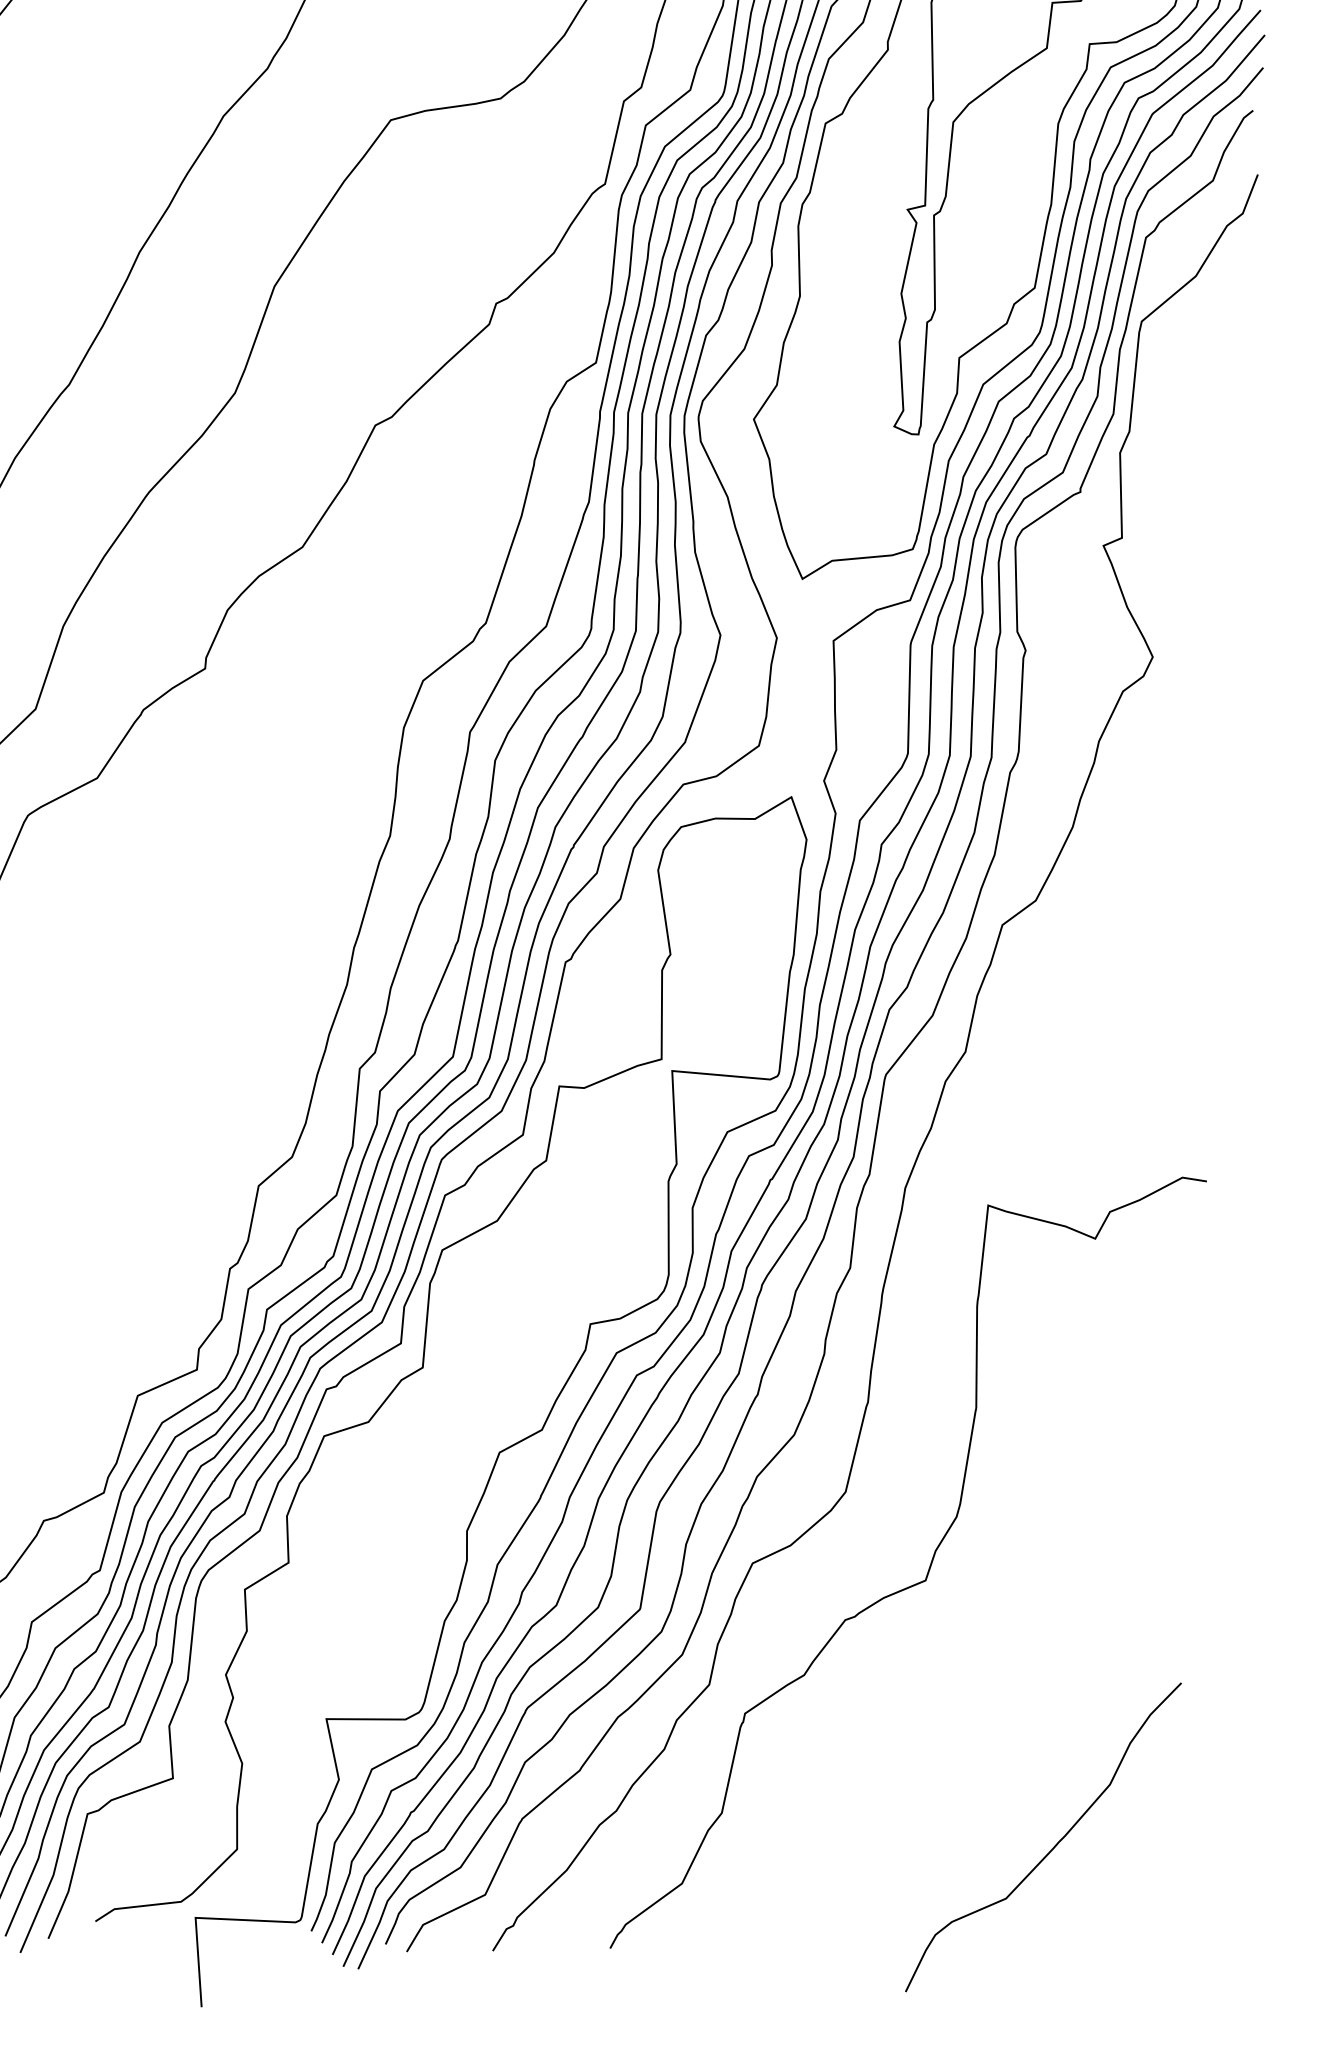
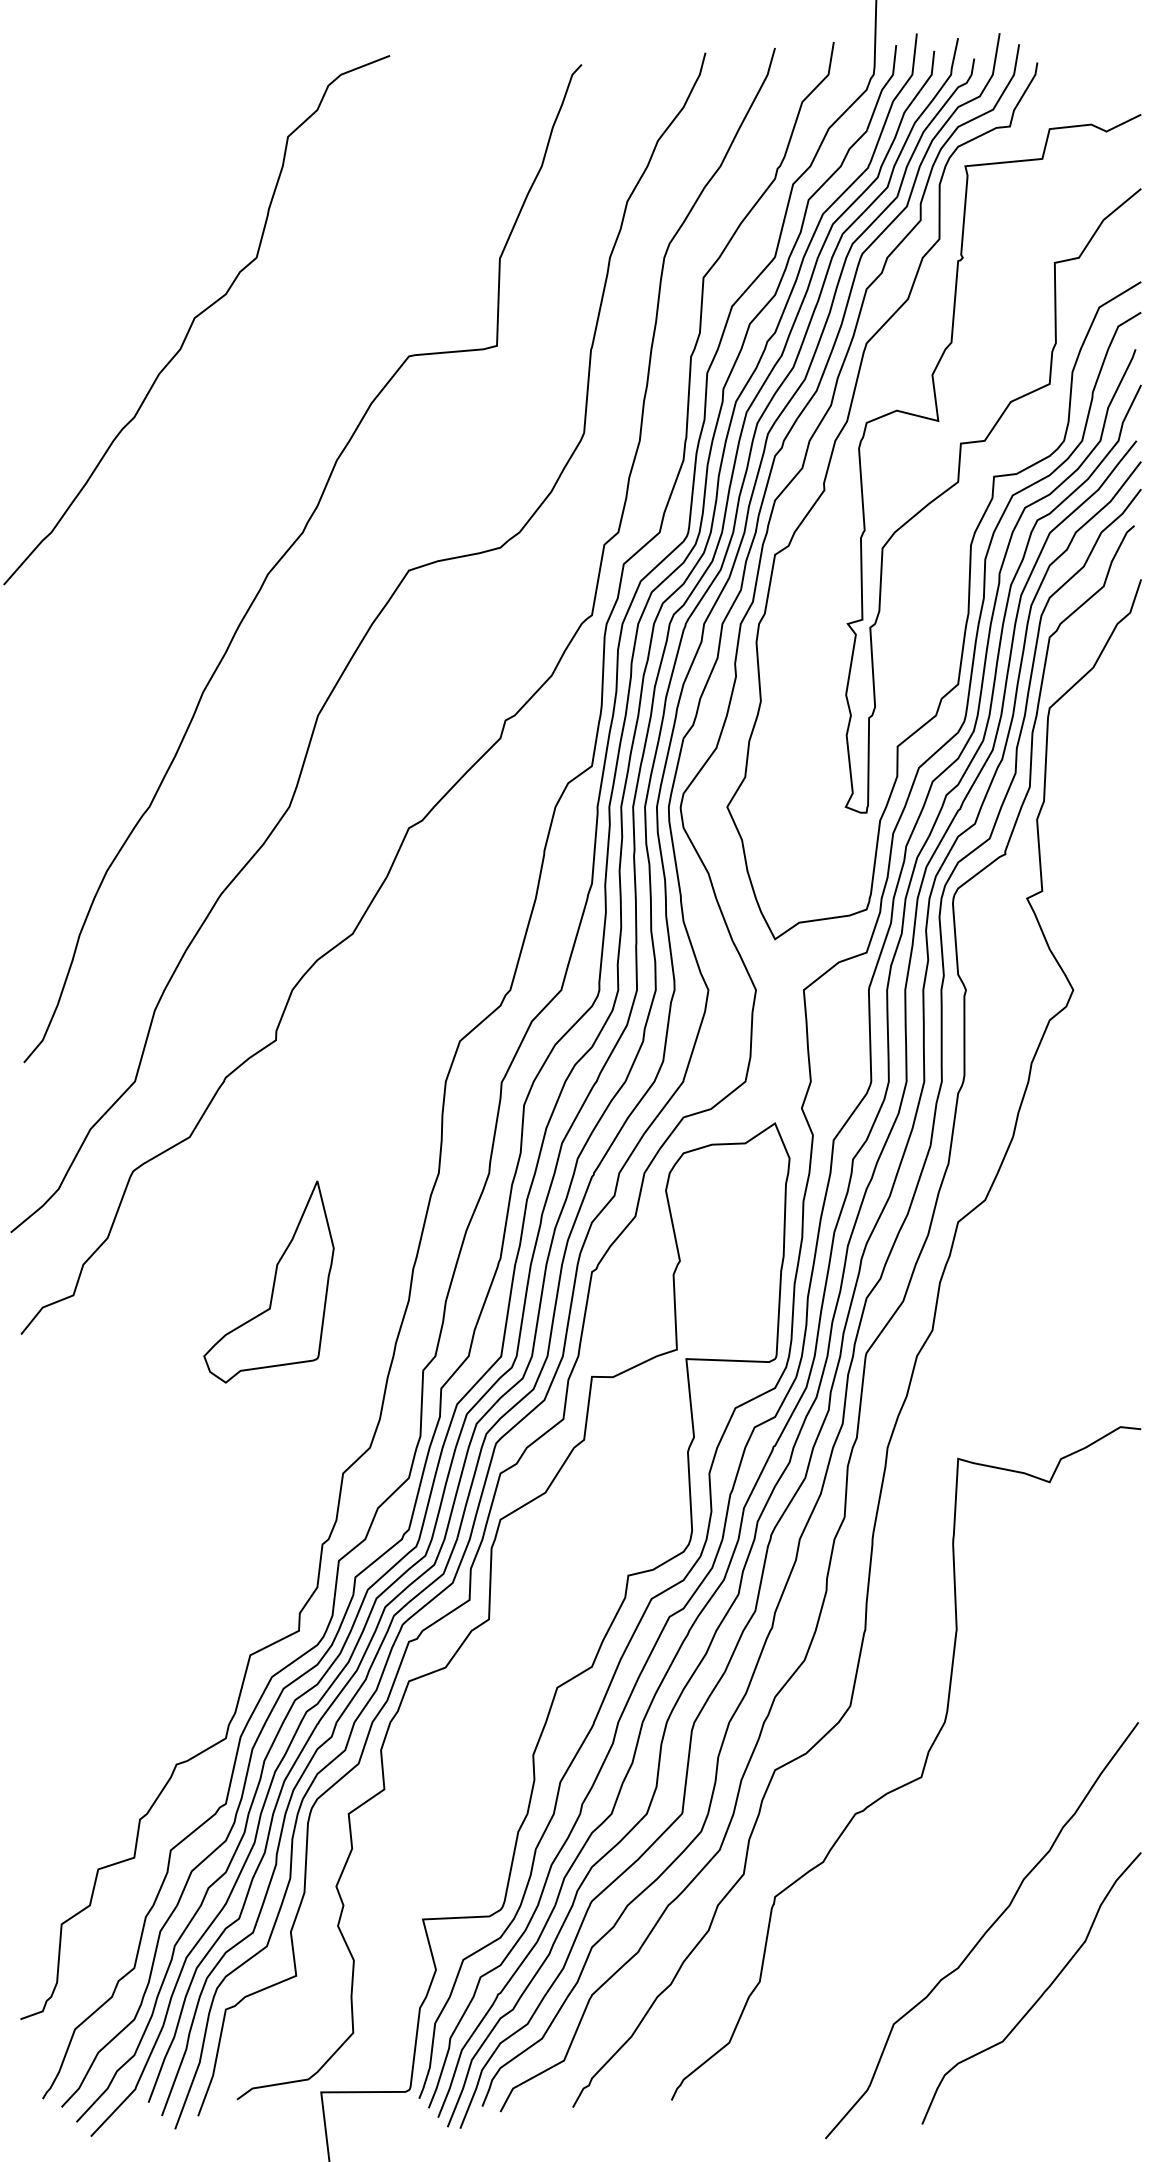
part: (181, 954) -> (268, 1281), added
curve: (991, 1768) -> (984, 1932), added

